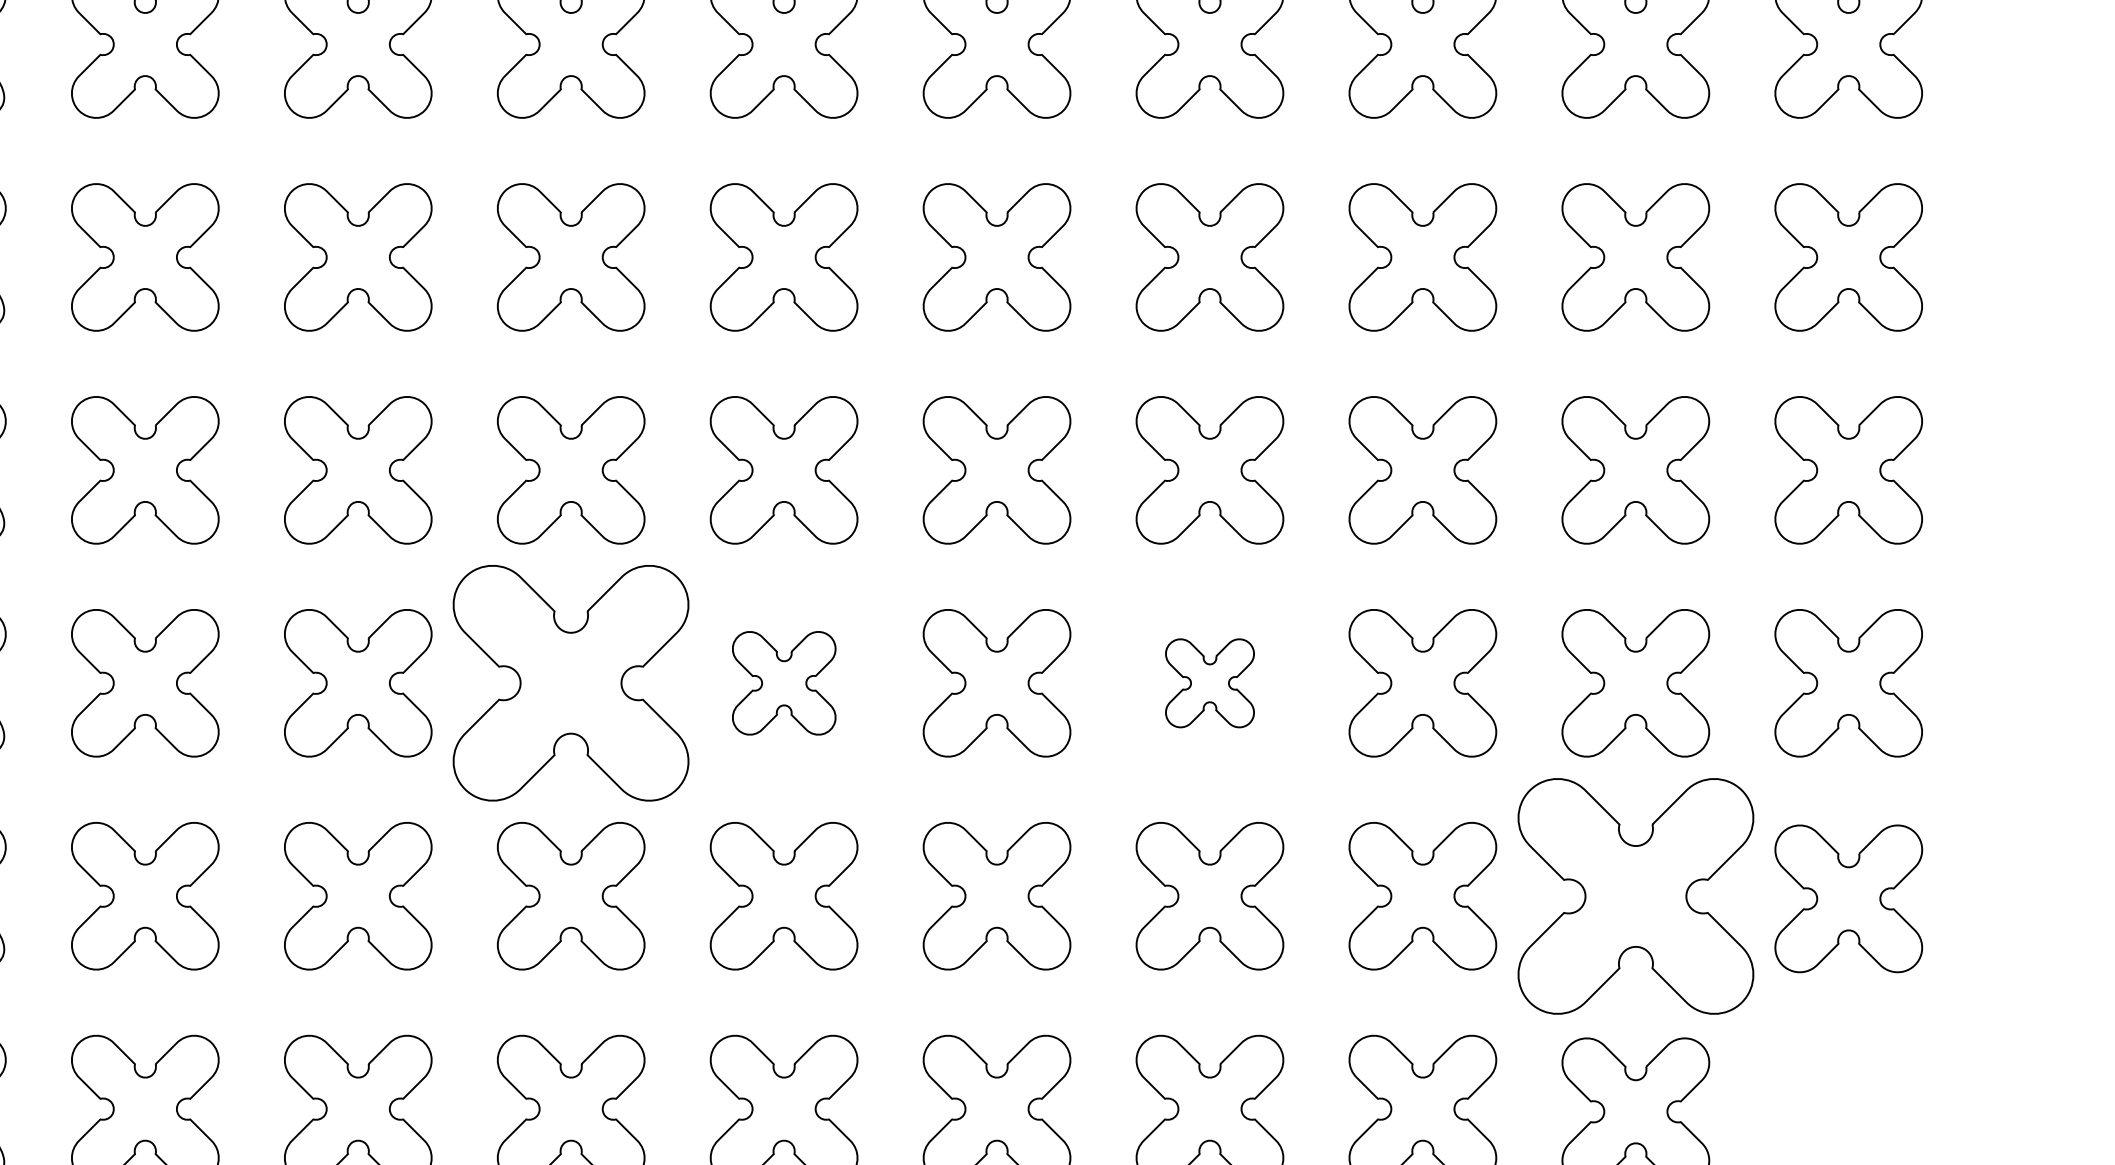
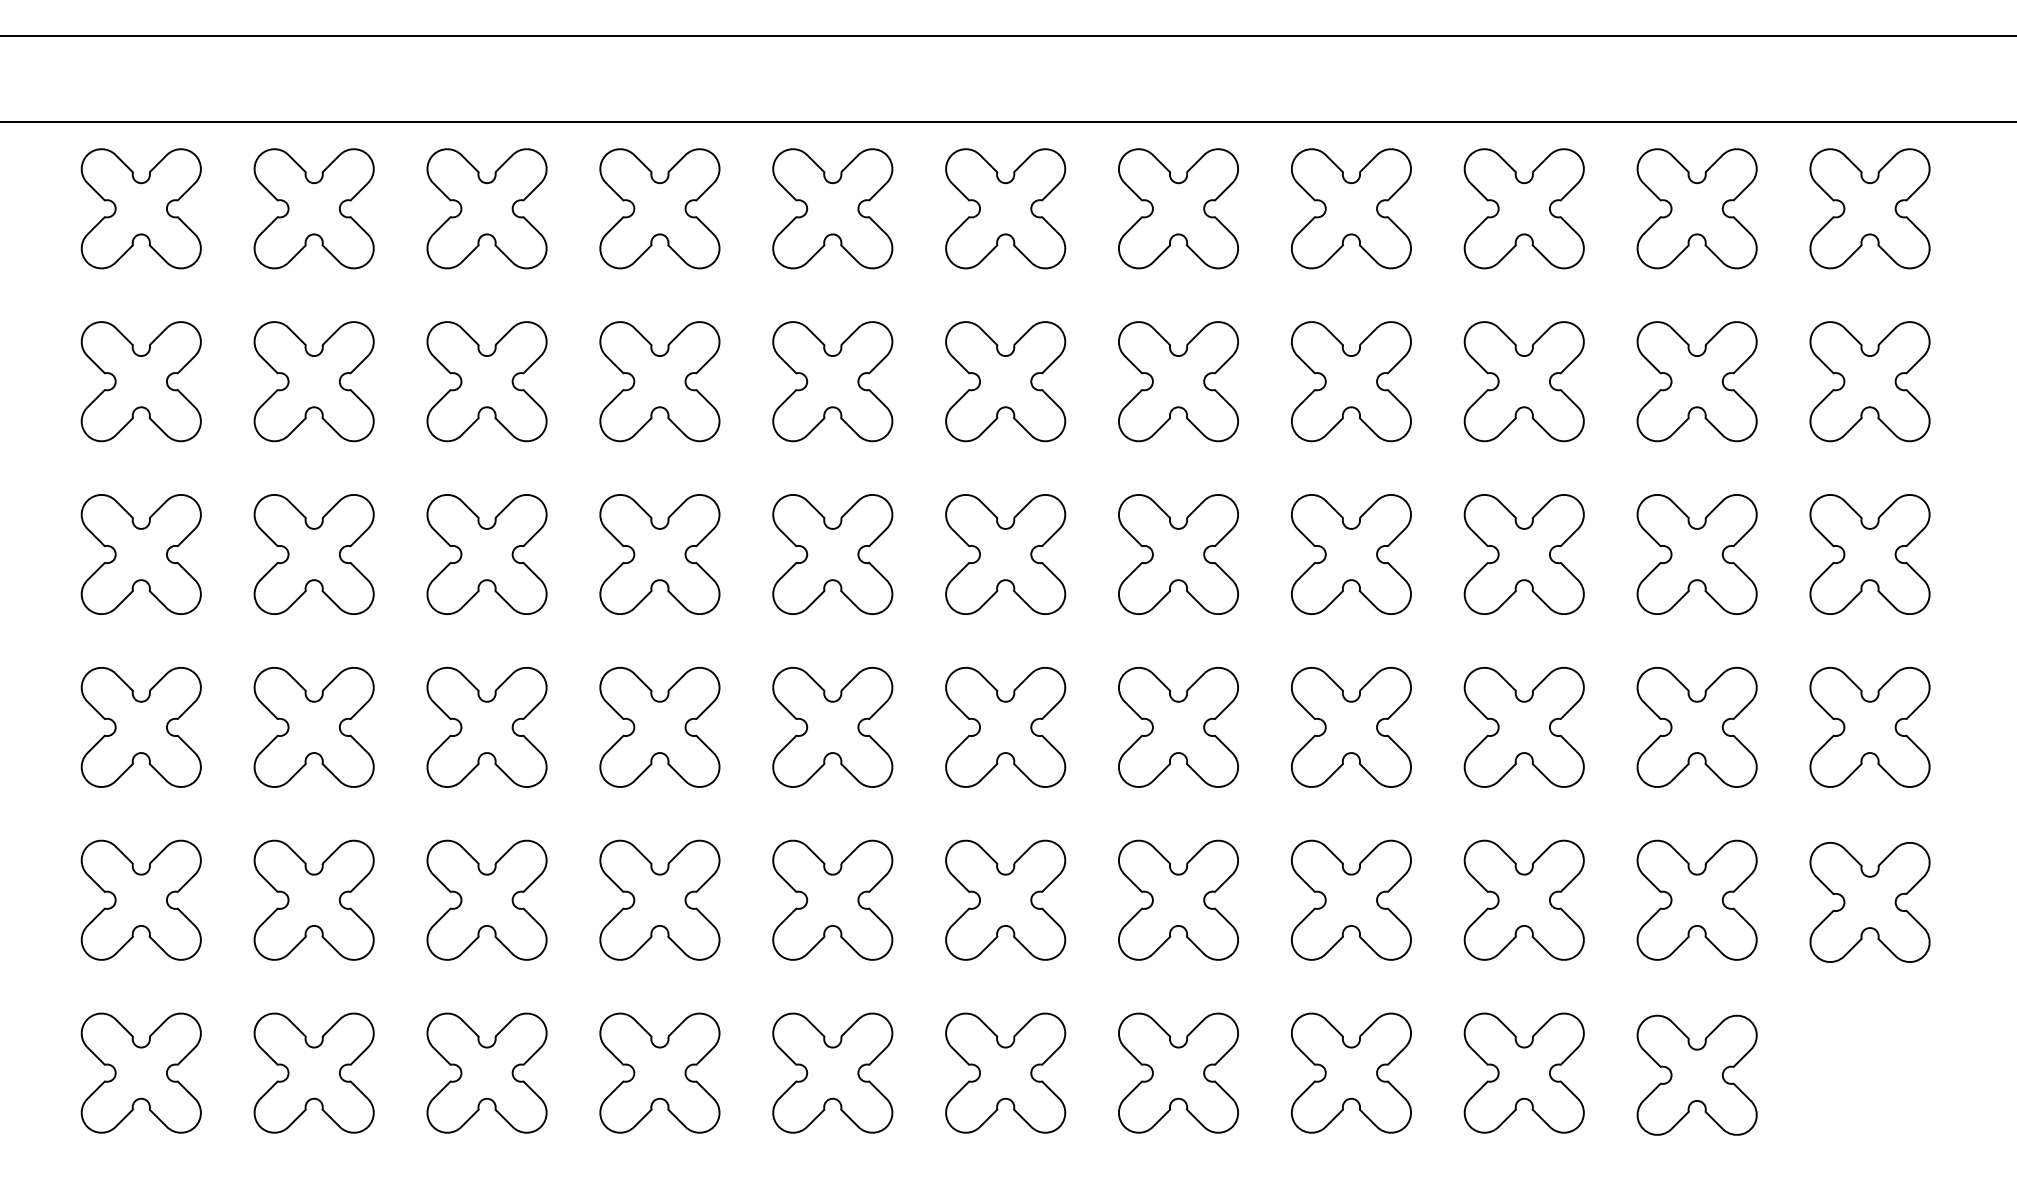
part: (570, 683) -> (832, 727), size x0.62
part: (783, 683) -> (1005, 727), size x1.43
part: (1210, 683) -> (1351, 727), size x1.67
part: (1635, 895) -> (1696, 899), size x0.62

